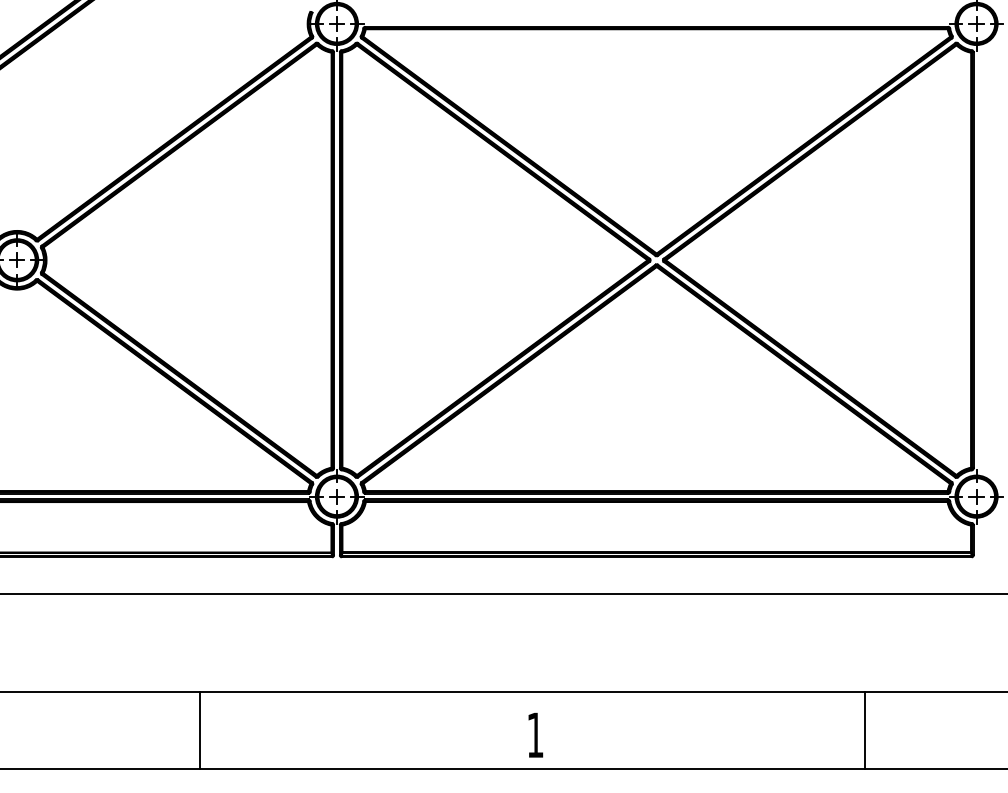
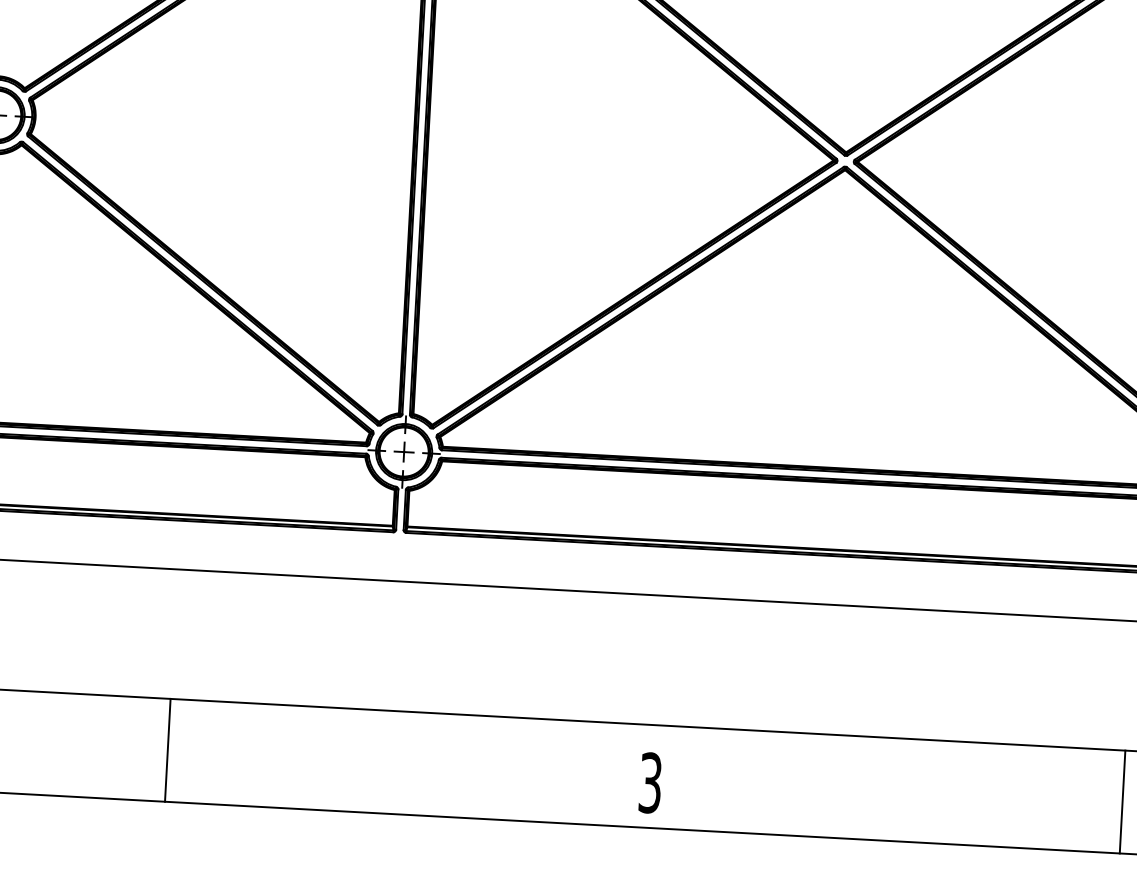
line: (199, 730) -> (167, 750), moved
line: (864, 730) -> (1122, 802), moved
text: (535, 735) -> (650, 783), 1 -> 3

